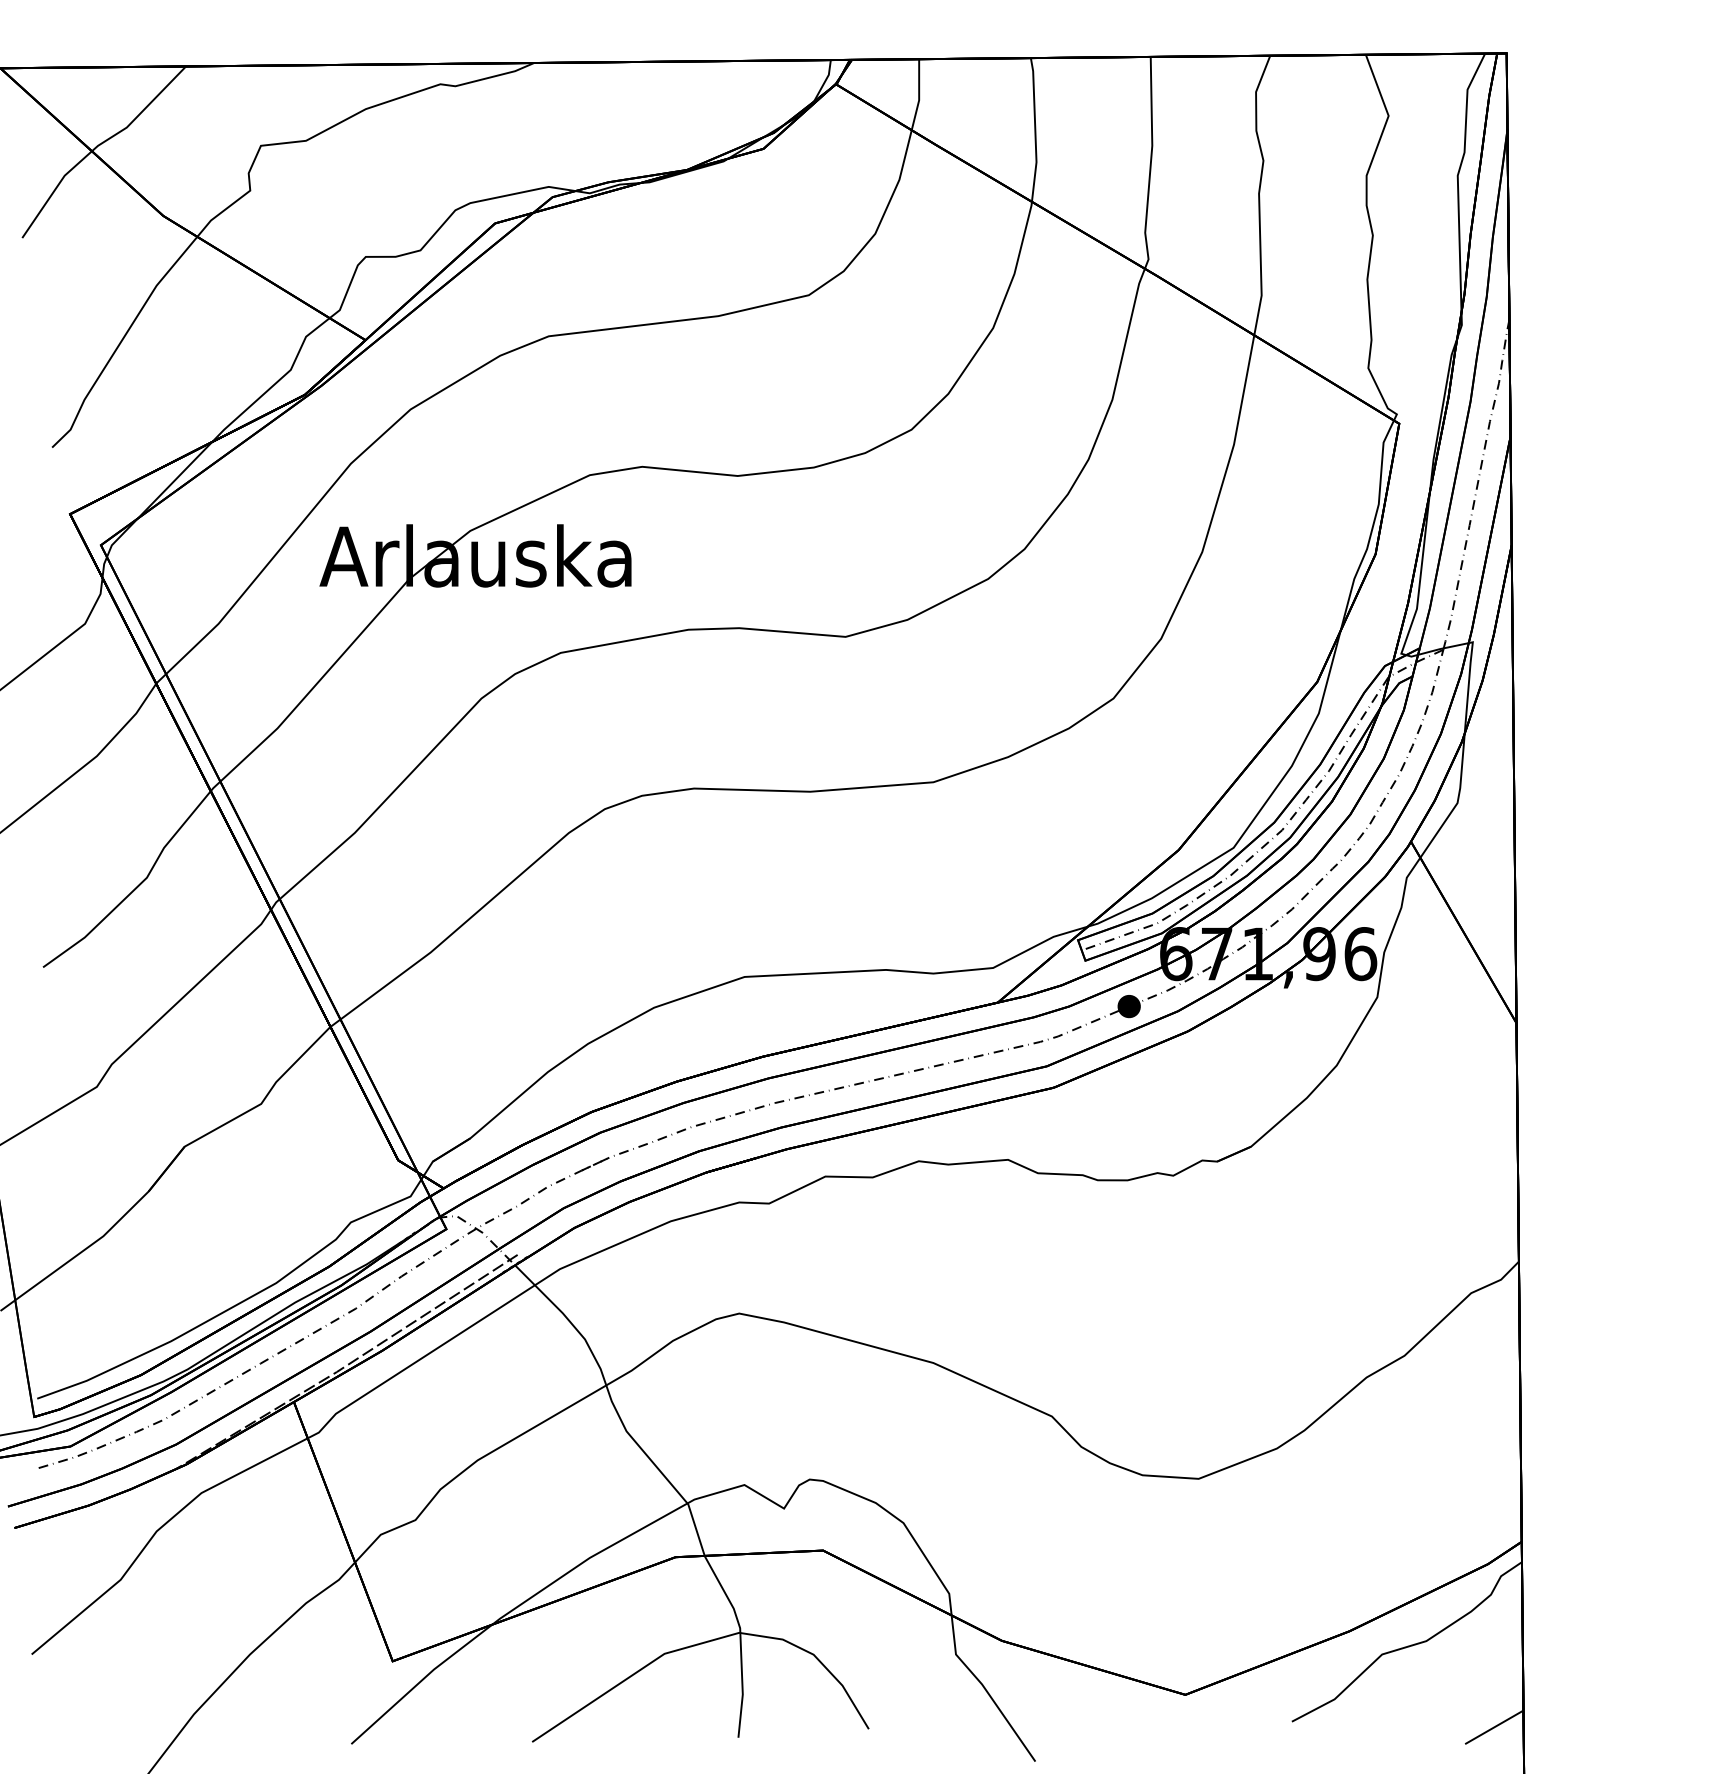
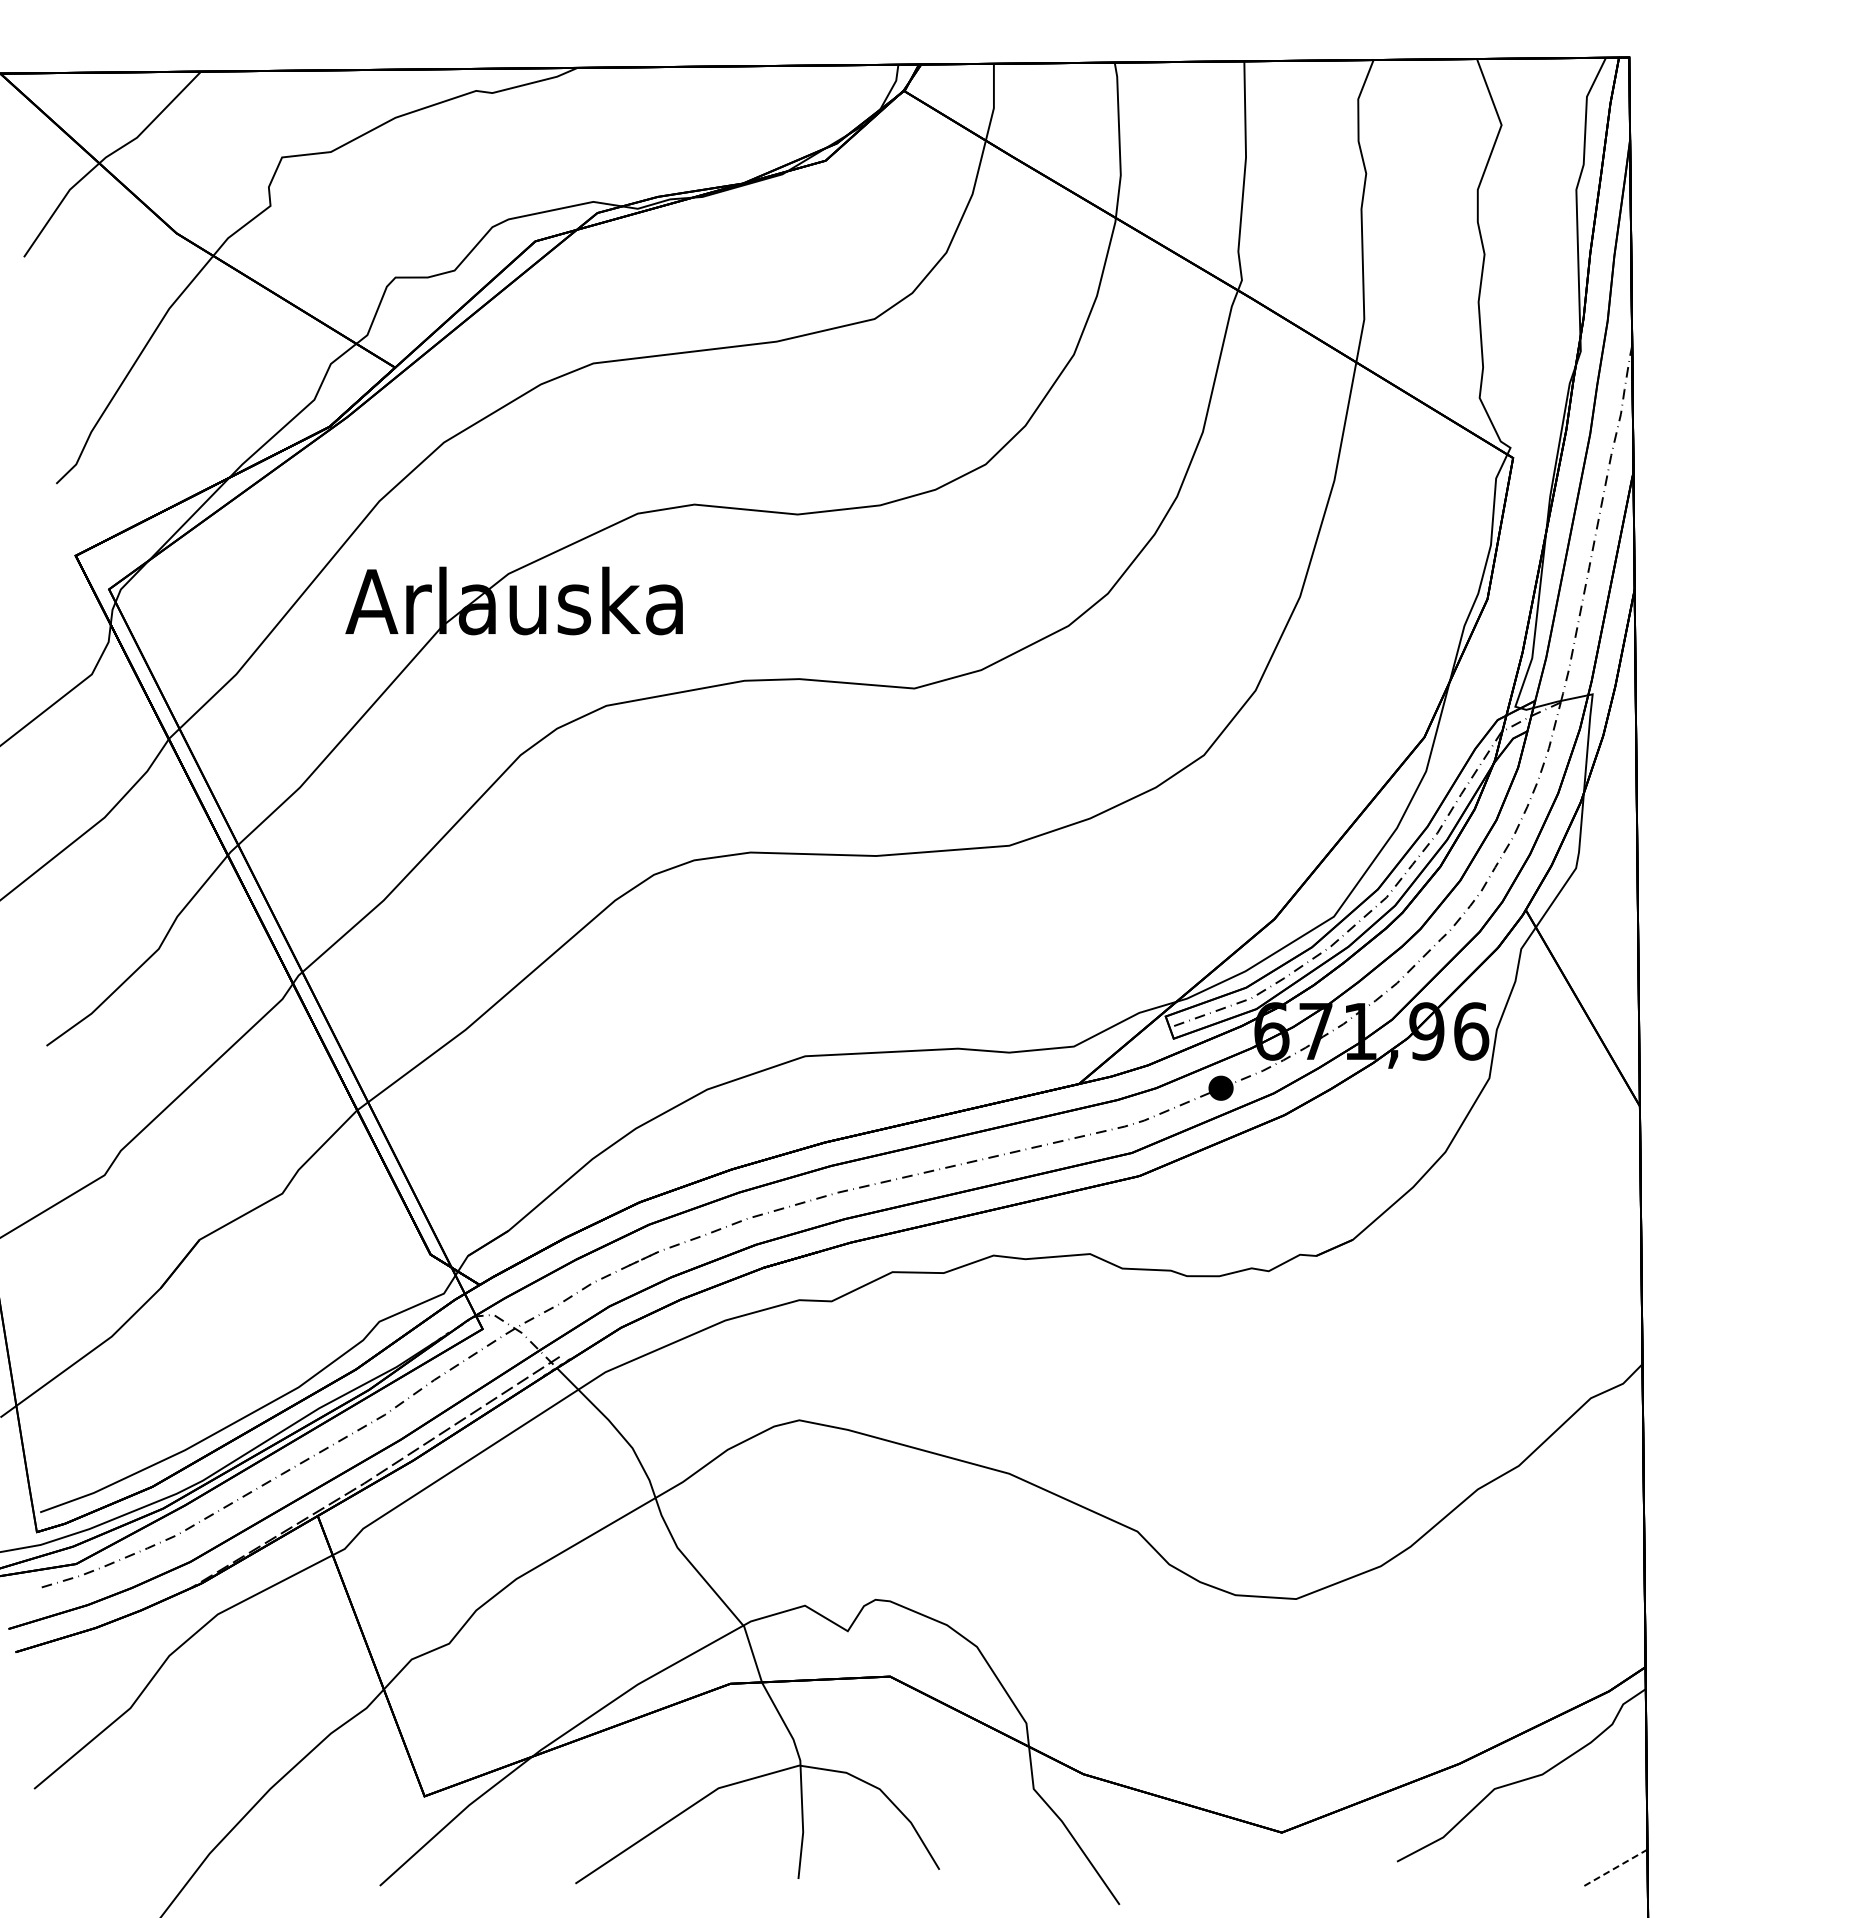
line: (1494, 1727) -> (1616, 1867), solid -> dashed

